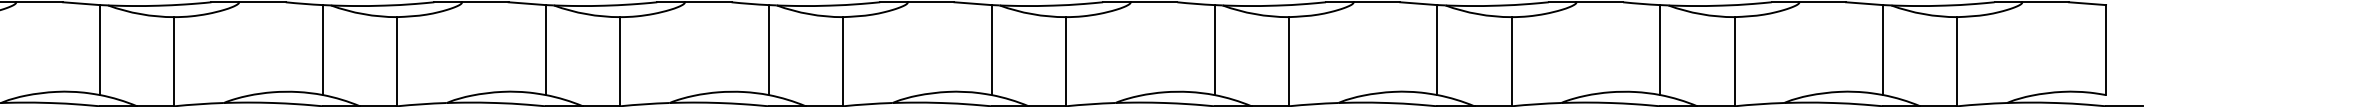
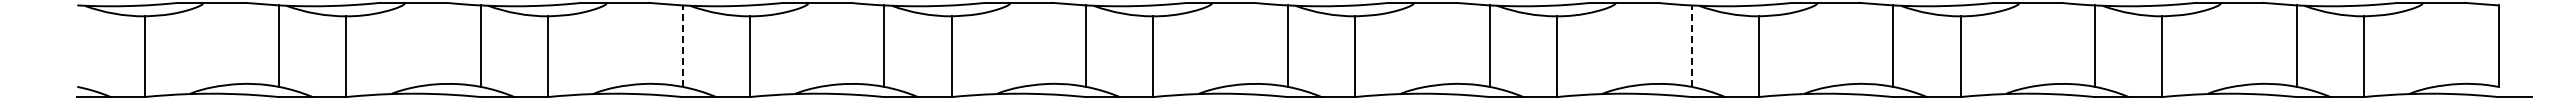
line: (99, 50) -> (682, 46), solid -> dashed
line: (1214, 50) -> (1691, 46), solid -> dashed

